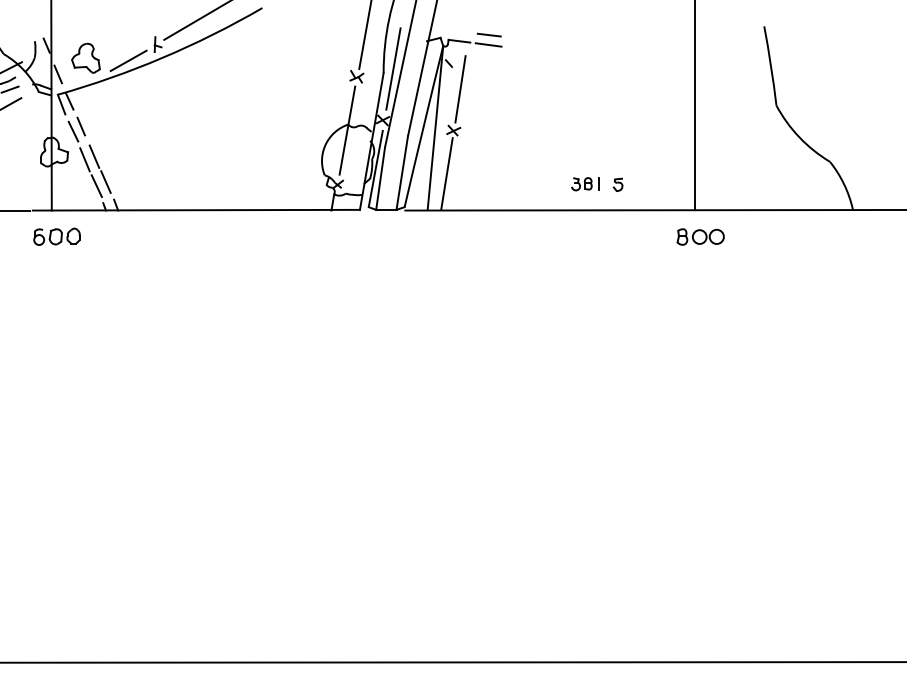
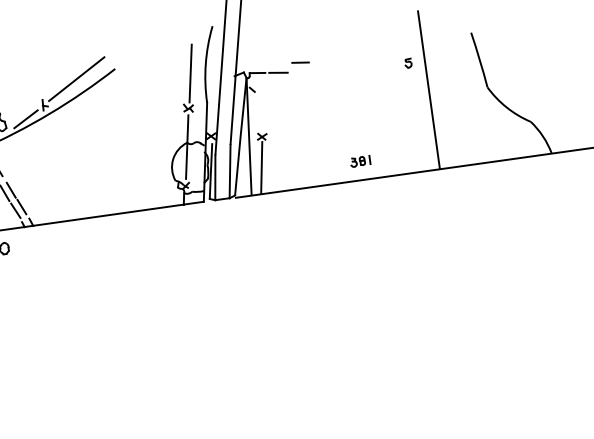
line: (488, 34) -> (299, 62), moved
line: (393, 68) -> (213, 98), removed
line: (460, 89) -> (262, 106), removed
part: (617, 184) -> (407, 63), moved
part: (700, 236) -> (446, 187), removed

